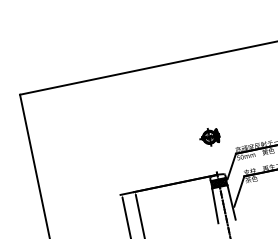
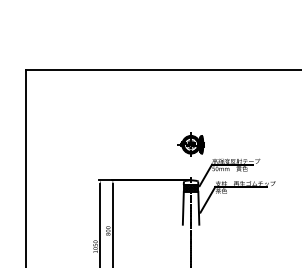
part: (208, 137) -> (190, 144), size x1.43

